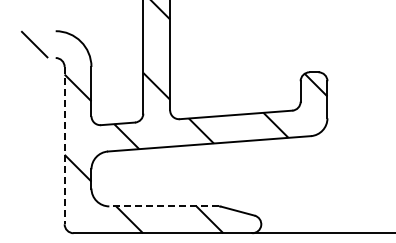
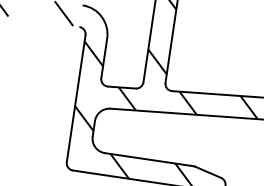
line: (64, 145) -> (76, 98), dashed -> solid
line: (164, 206) -> (149, 159), dashed -> solid

